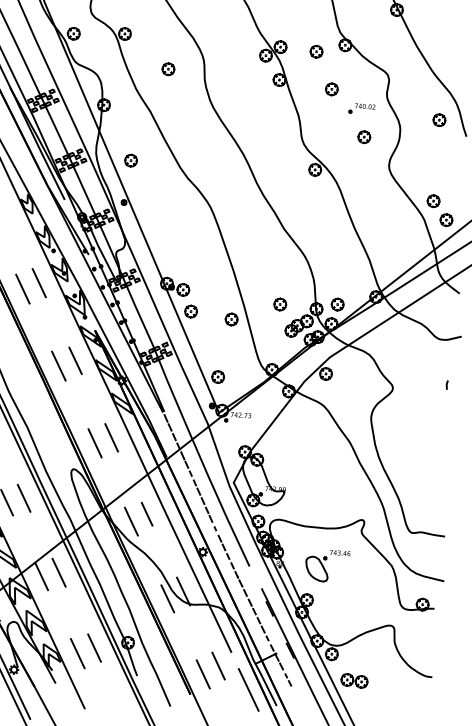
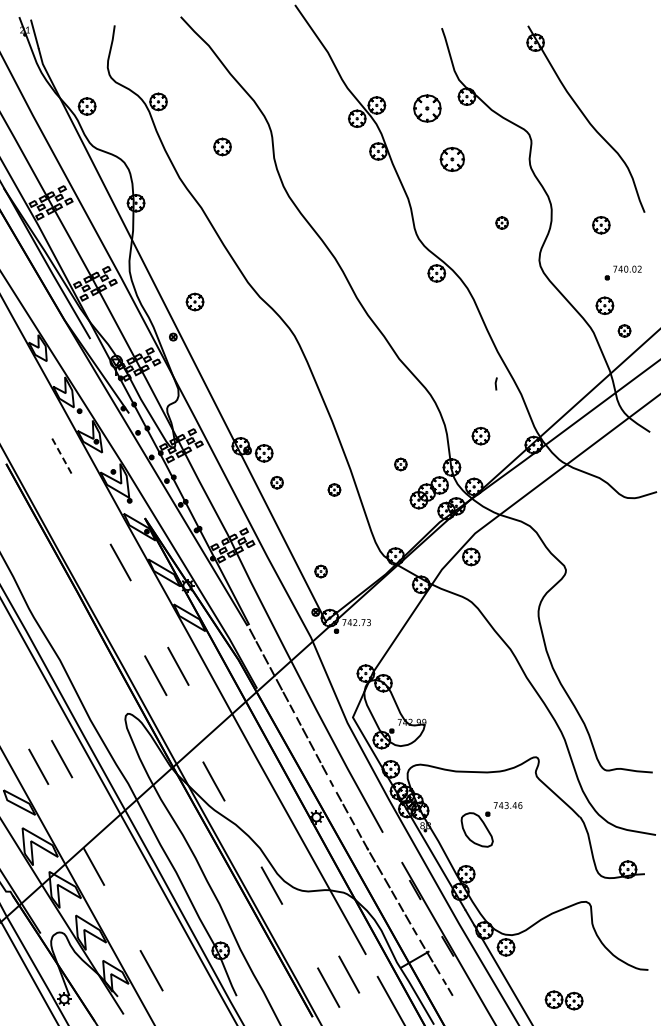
part: (316, 51) -> (427, 108), size x1.6
part: (331, 89) -> (452, 159), size x1.4
part: (361, 108) -> (622, 272), moved
part: (439, 120) -> (601, 225), moved
part: (363, 136) -> (501, 222), size x0.7
part: (130, 160) -> (194, 301), moved
part: (446, 219) -> (624, 330), size x0.7
line: (39, 283) -> (62, 457), solid -> dashed
line: (22, 289) -> (40, 467), removed
part: (280, 304) -> (400, 464), size x0.7
part: (337, 304) -> (480, 435), moved
part: (190, 311) -> (276, 482), size x0.7
part: (231, 319) -> (334, 489), size x0.7
line: (58, 366) -> (97, 571), removed
part: (217, 377) -> (320, 571), size x0.7
line: (446, 384) -> (495, 383), moved
line: (146, 514) -> (234, 769), removed
line: (58, 572) -> (117, 859), removed
line: (183, 591) -> (292, 873), removed
line: (94, 647) -> (174, 960), removed
part: (354, 680) -> (563, 1000), moved

